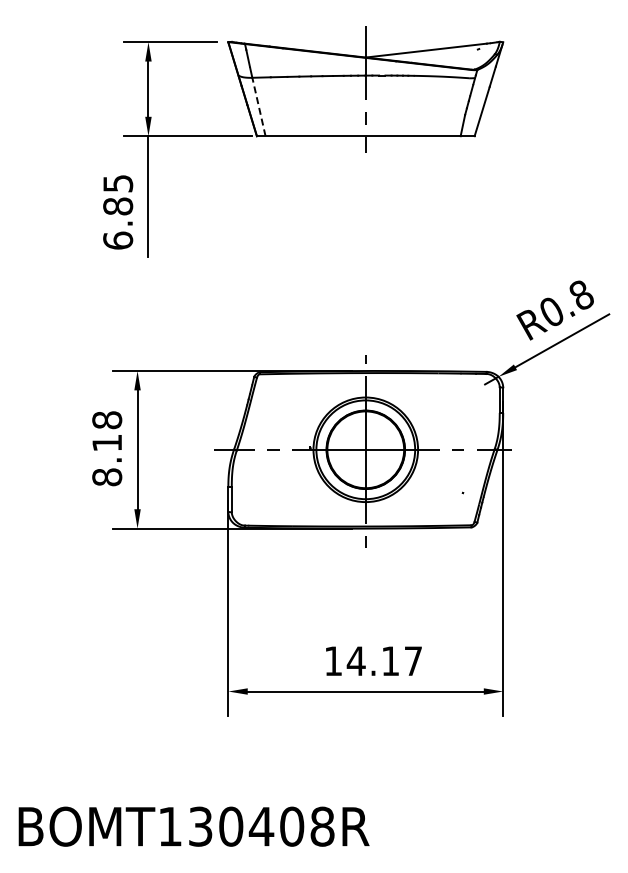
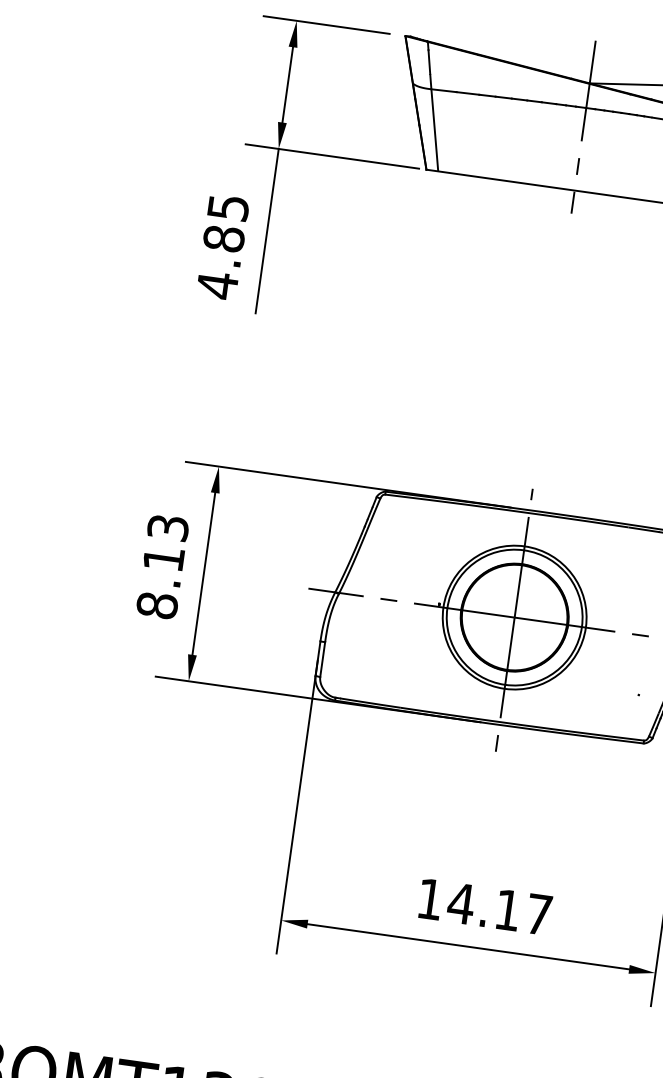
line: (259, 107) -> (435, 131), dashed -> solid
text: (118, 240) -> (217, 285), 6.85 -> 4.85
text: (107, 420) -> (168, 528), 8.18 -> 8.13

